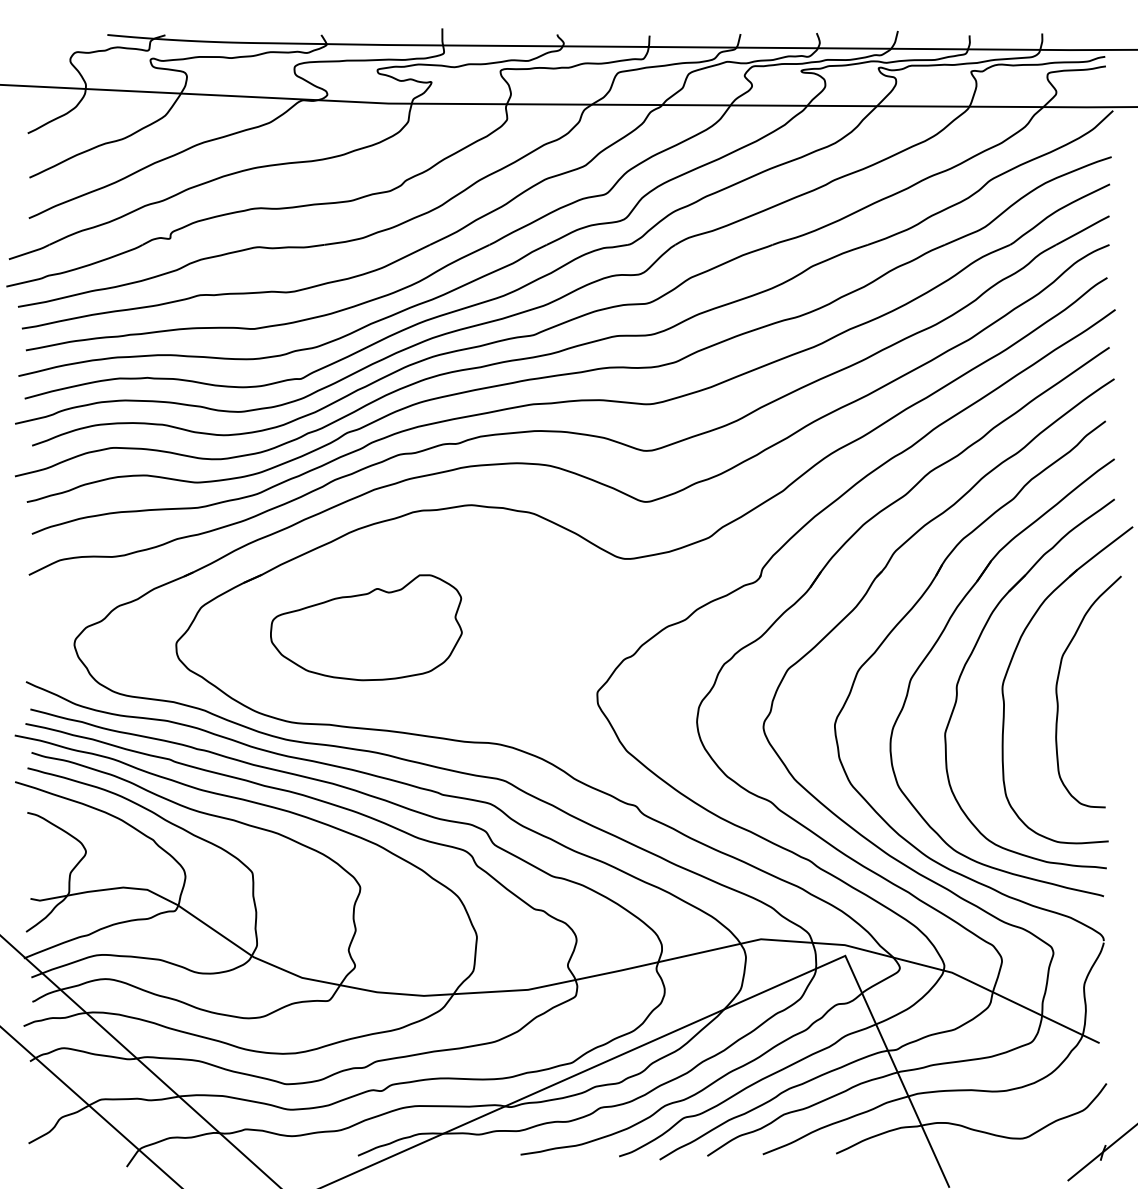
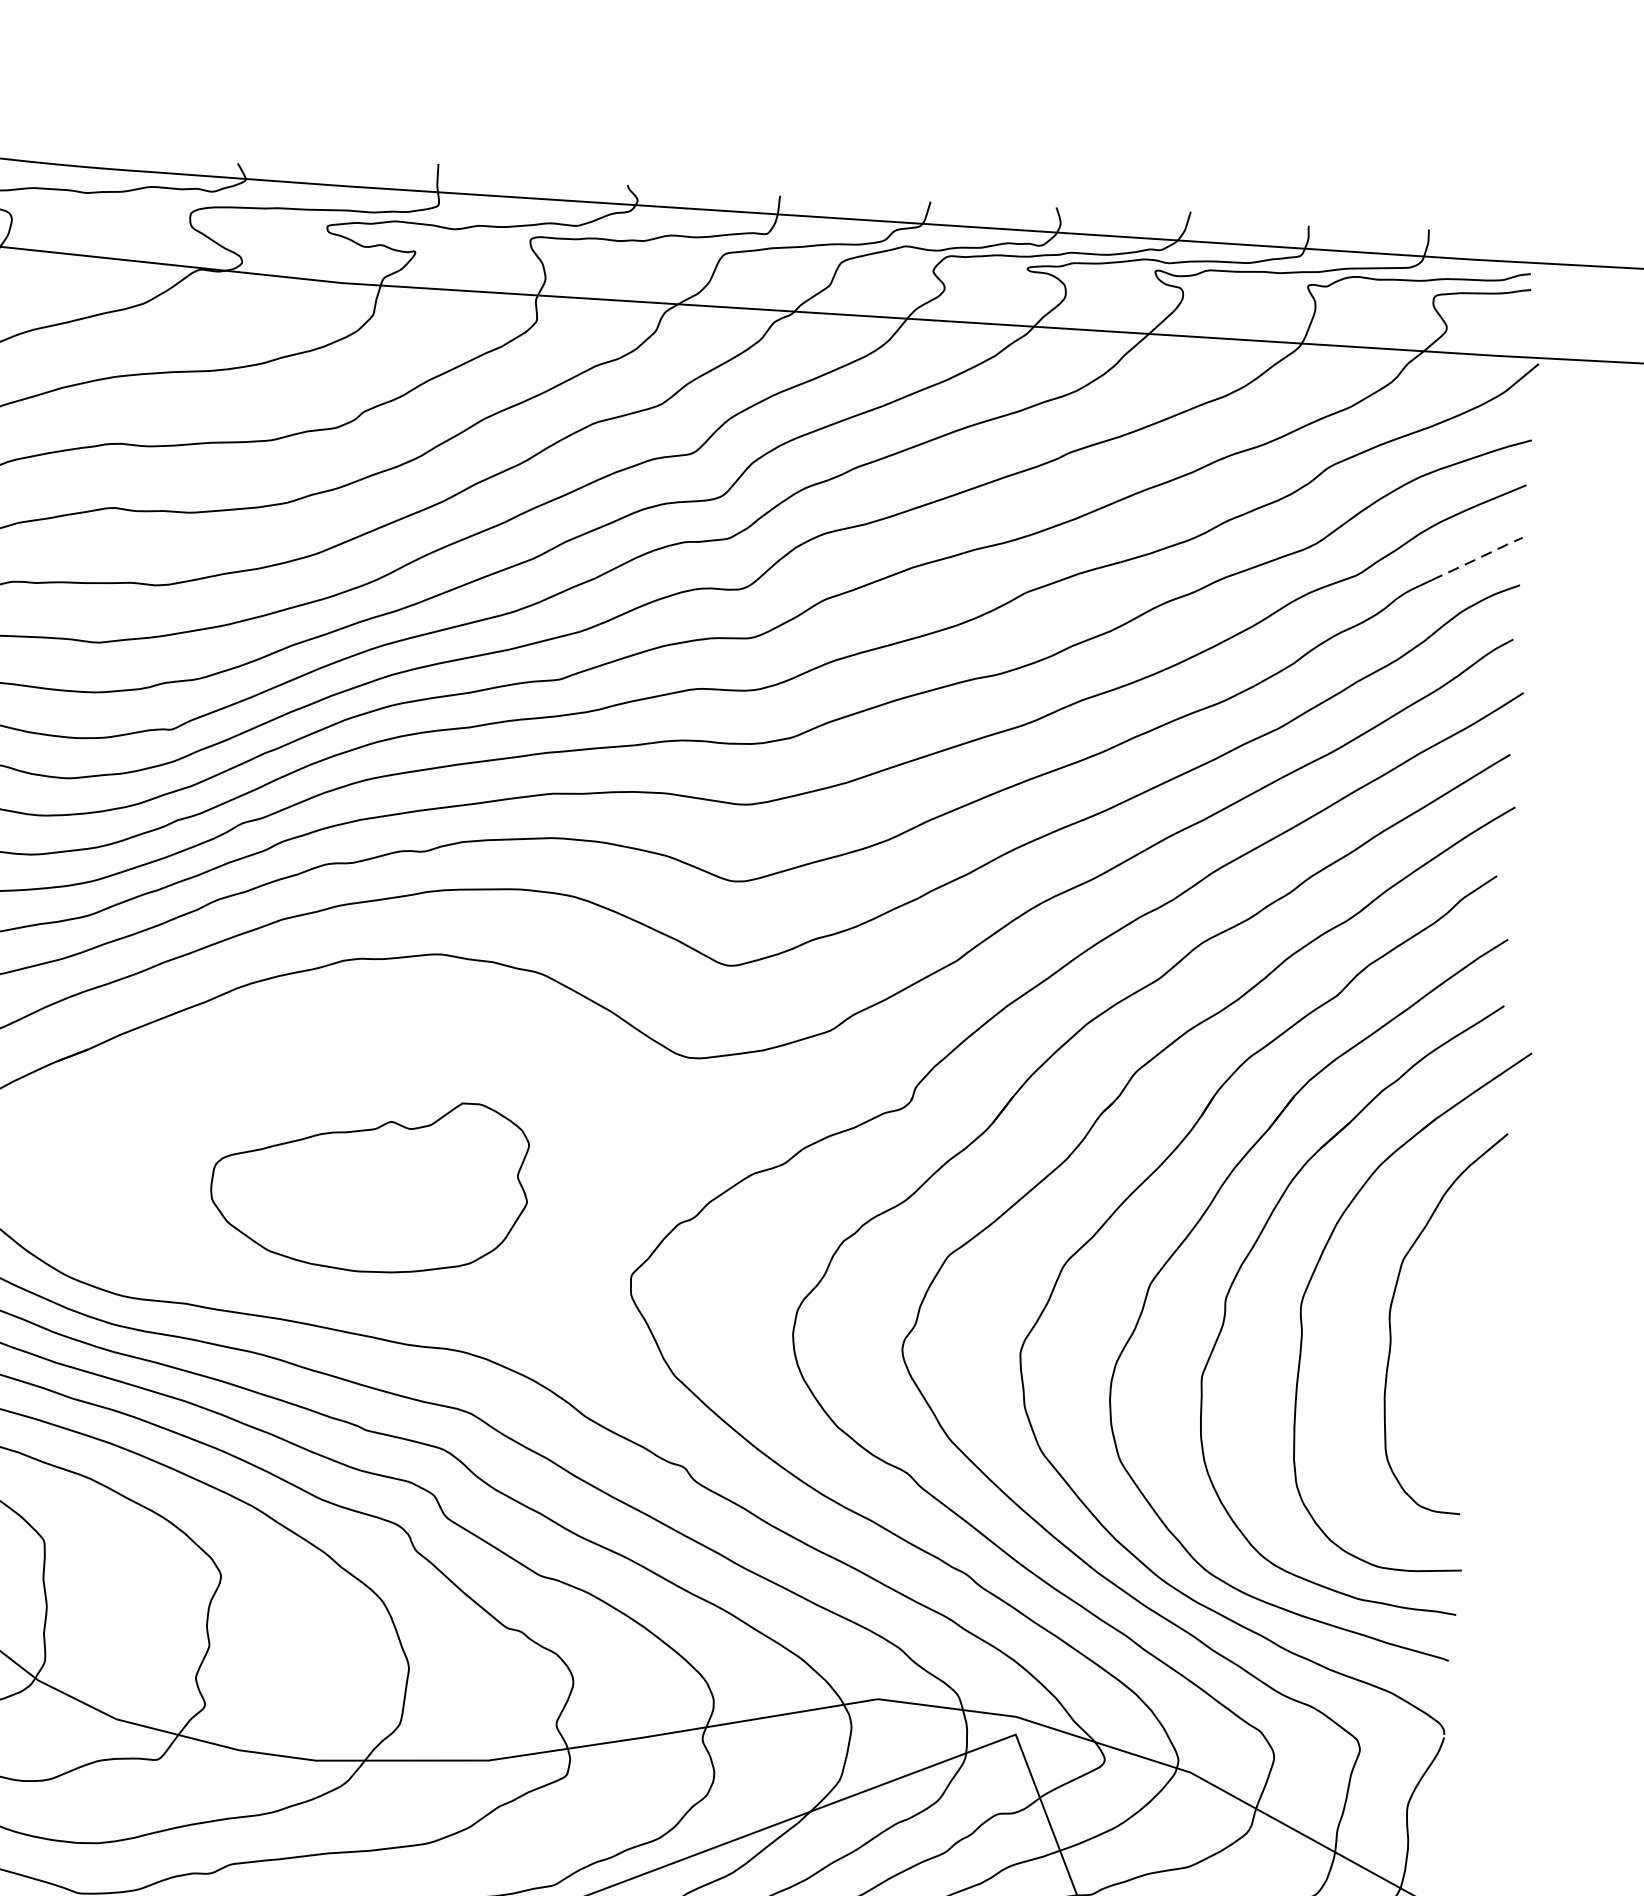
line: (1083, 230) -> (1478, 558), solid -> dashed
part: (366, 627) -> (369, 1184), moved

